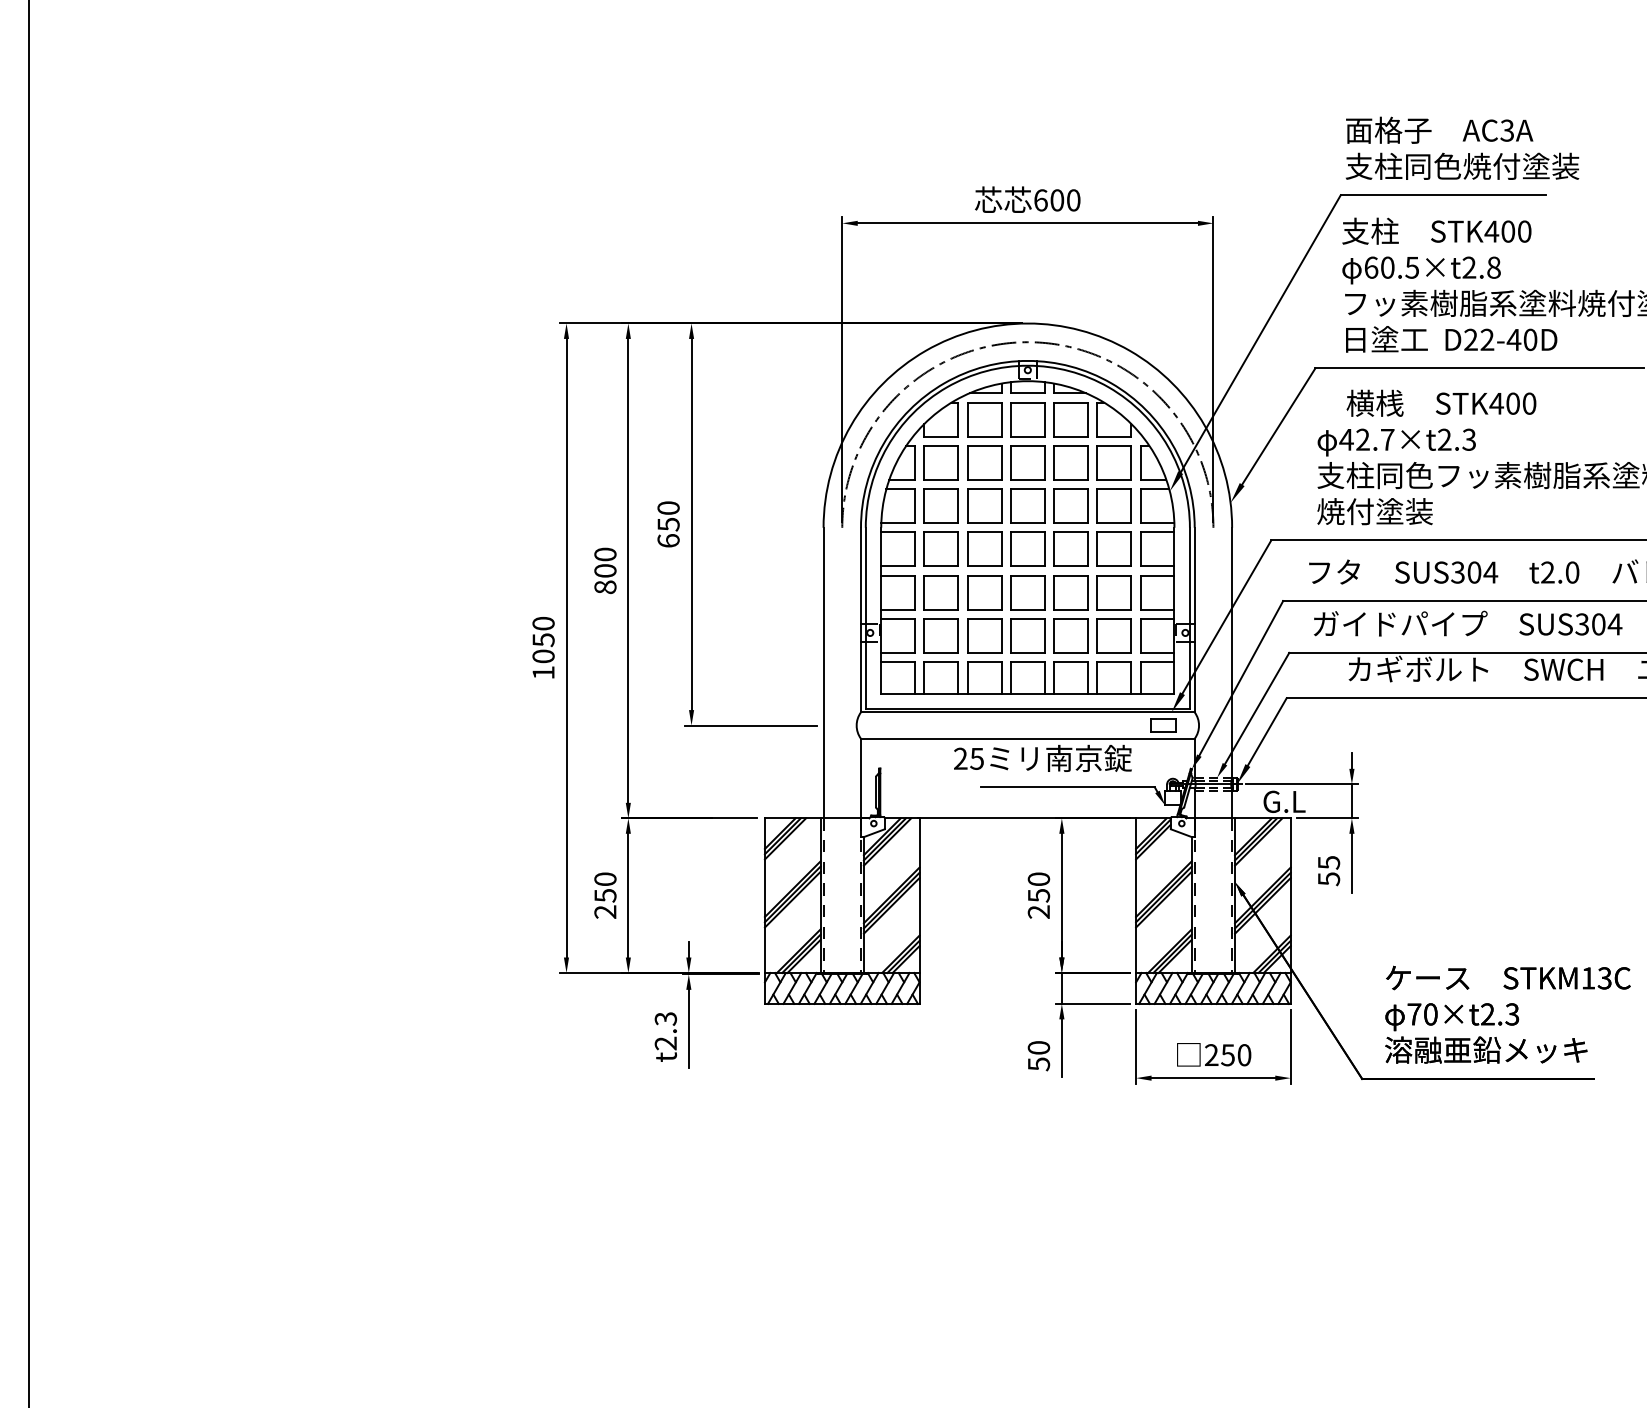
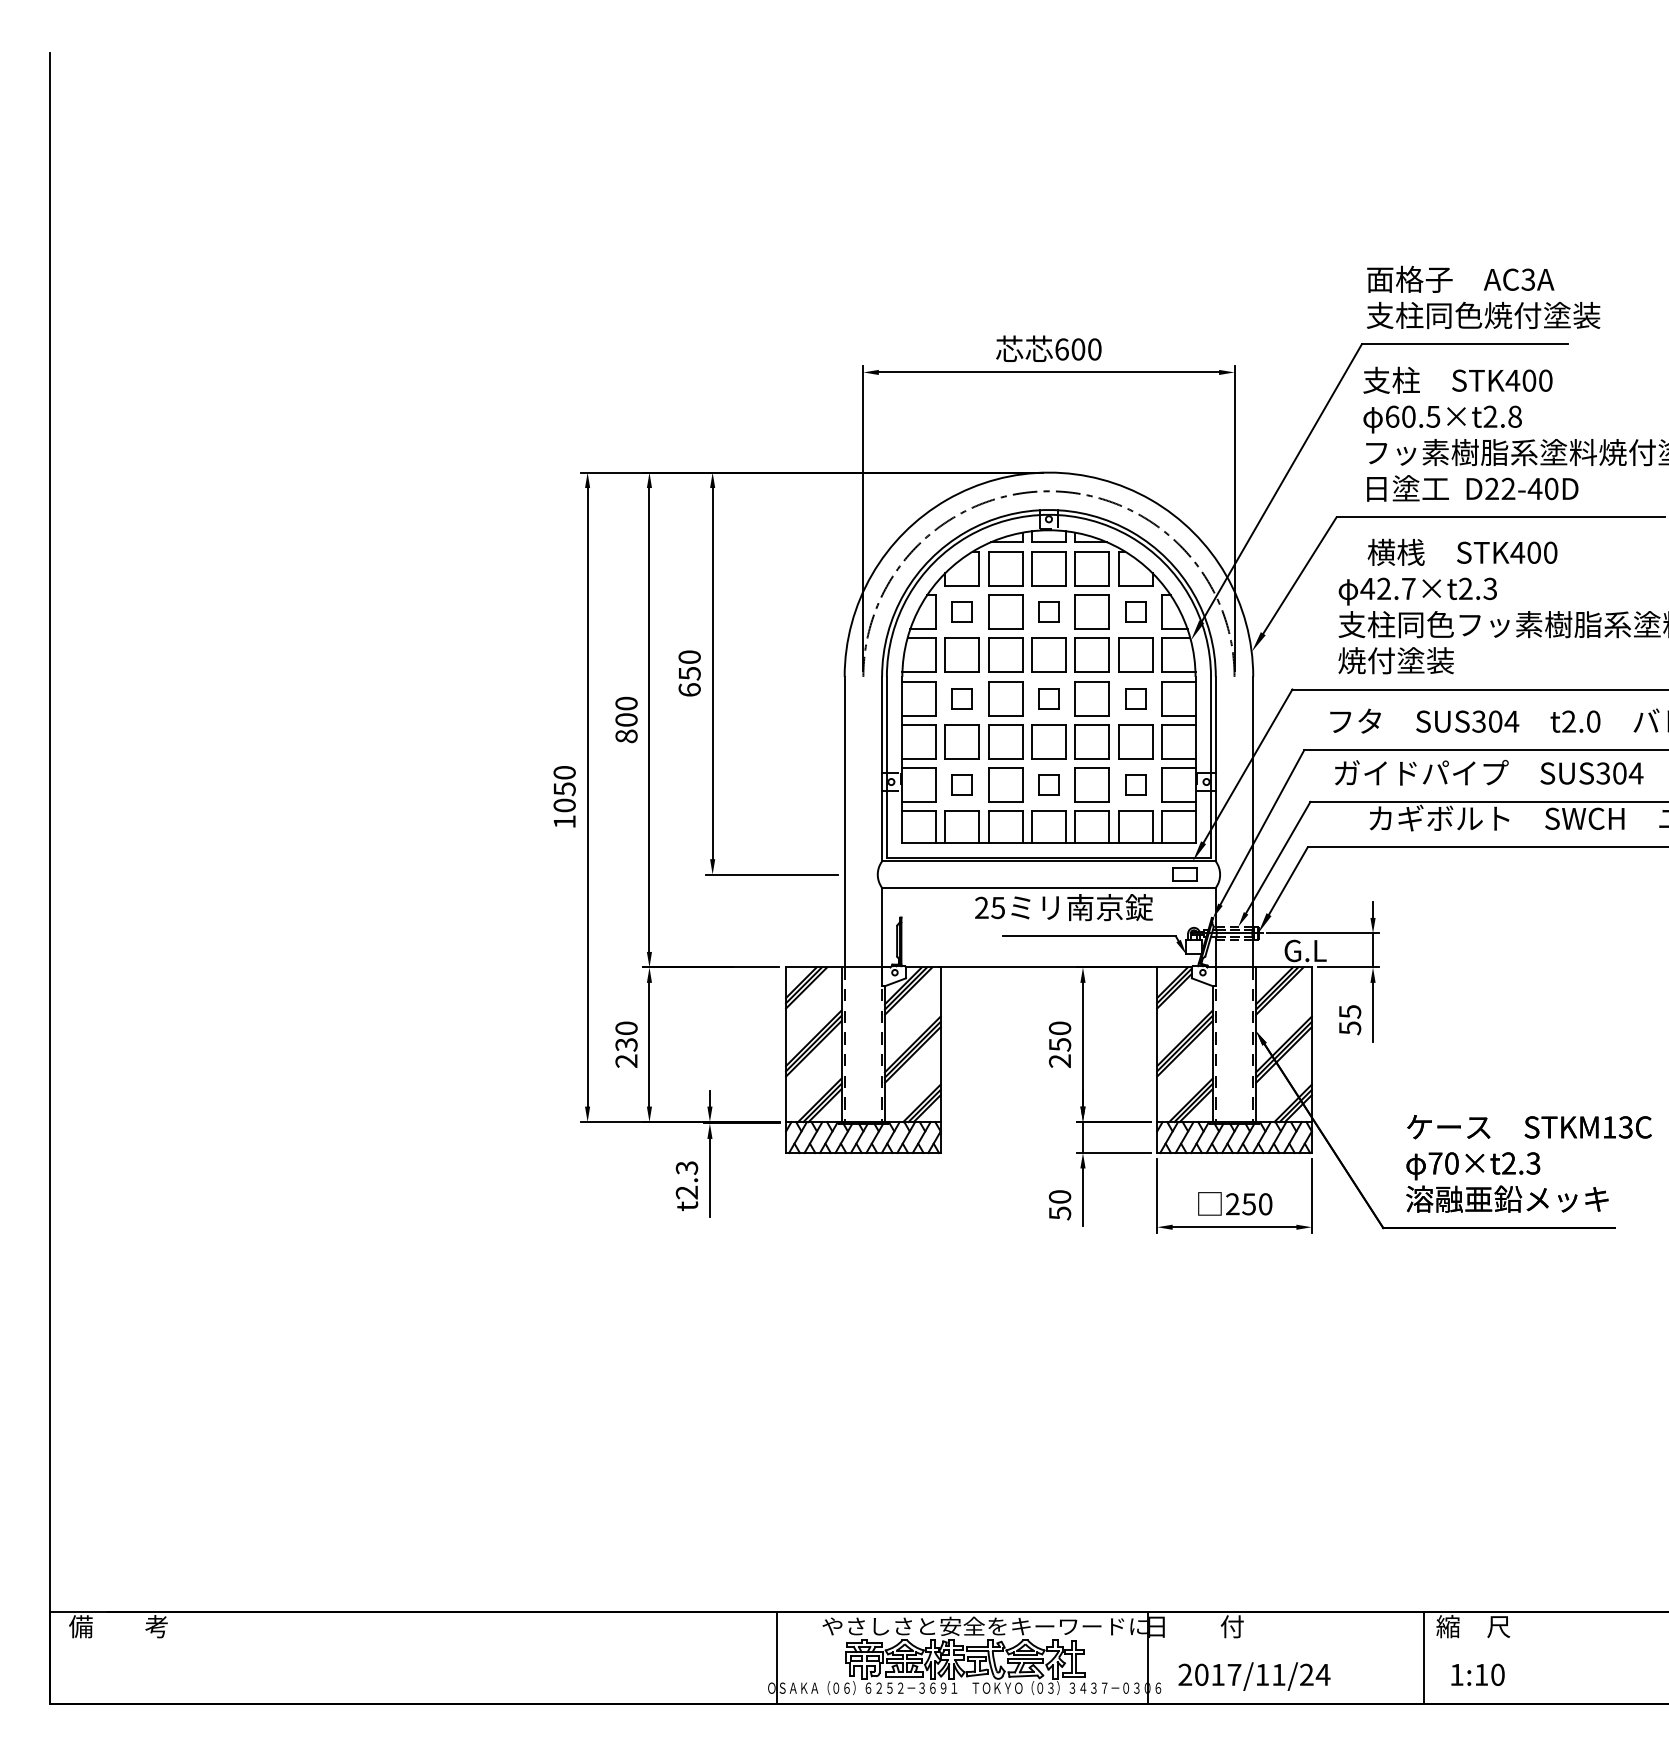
part: (940, 462) -> (961, 611), size x0.6
part: (1027, 462) -> (1048, 611), size x0.6
part: (1114, 462) -> (1135, 611), size x0.6
part: (940, 549) -> (961, 698), size x0.6
part: (1027, 549) -> (1048, 698), size x0.6
part: (1114, 549) -> (1135, 698), size x0.6
part: (940, 635) -> (961, 784), size x0.6
part: (1027, 635) -> (1048, 784), size x0.6
part: (1114, 635) -> (1135, 784), size x0.6
text: (605, 895) -> (626, 1044), 250 -> 230

